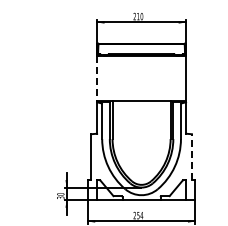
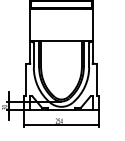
line: (97, 78) -> (30, 24), dashed -> solid
line: (191, 156) -> (96, 79), dashed -> solid

